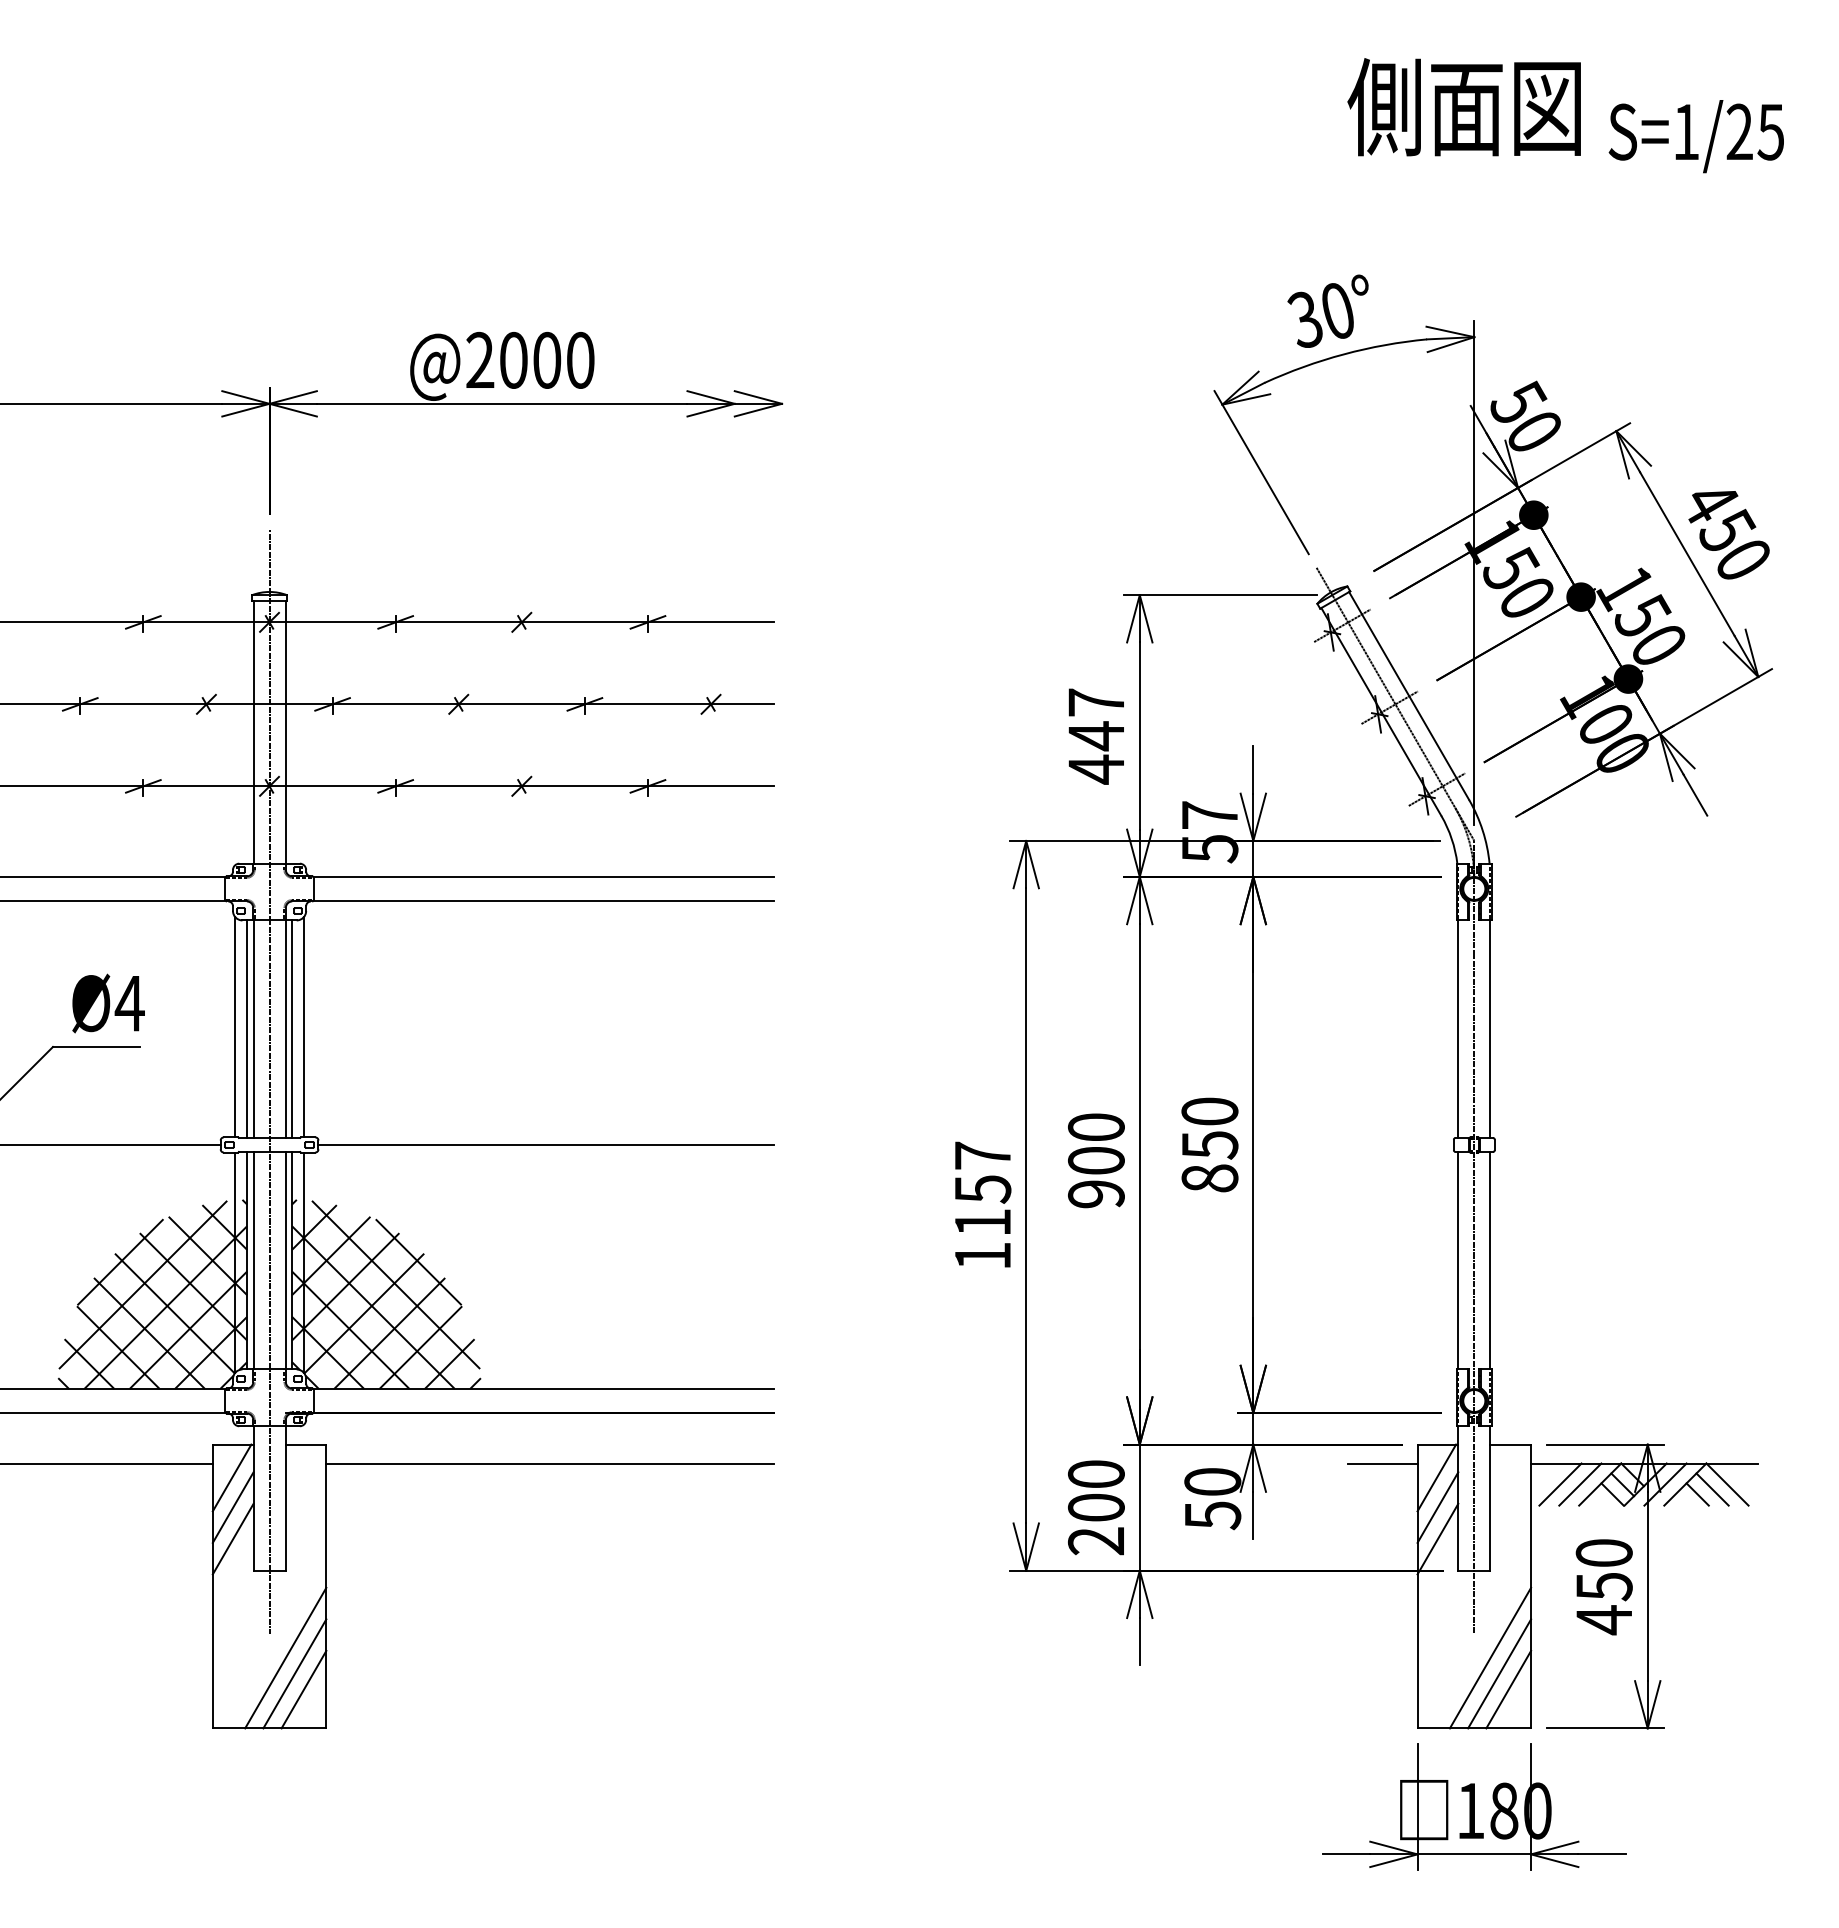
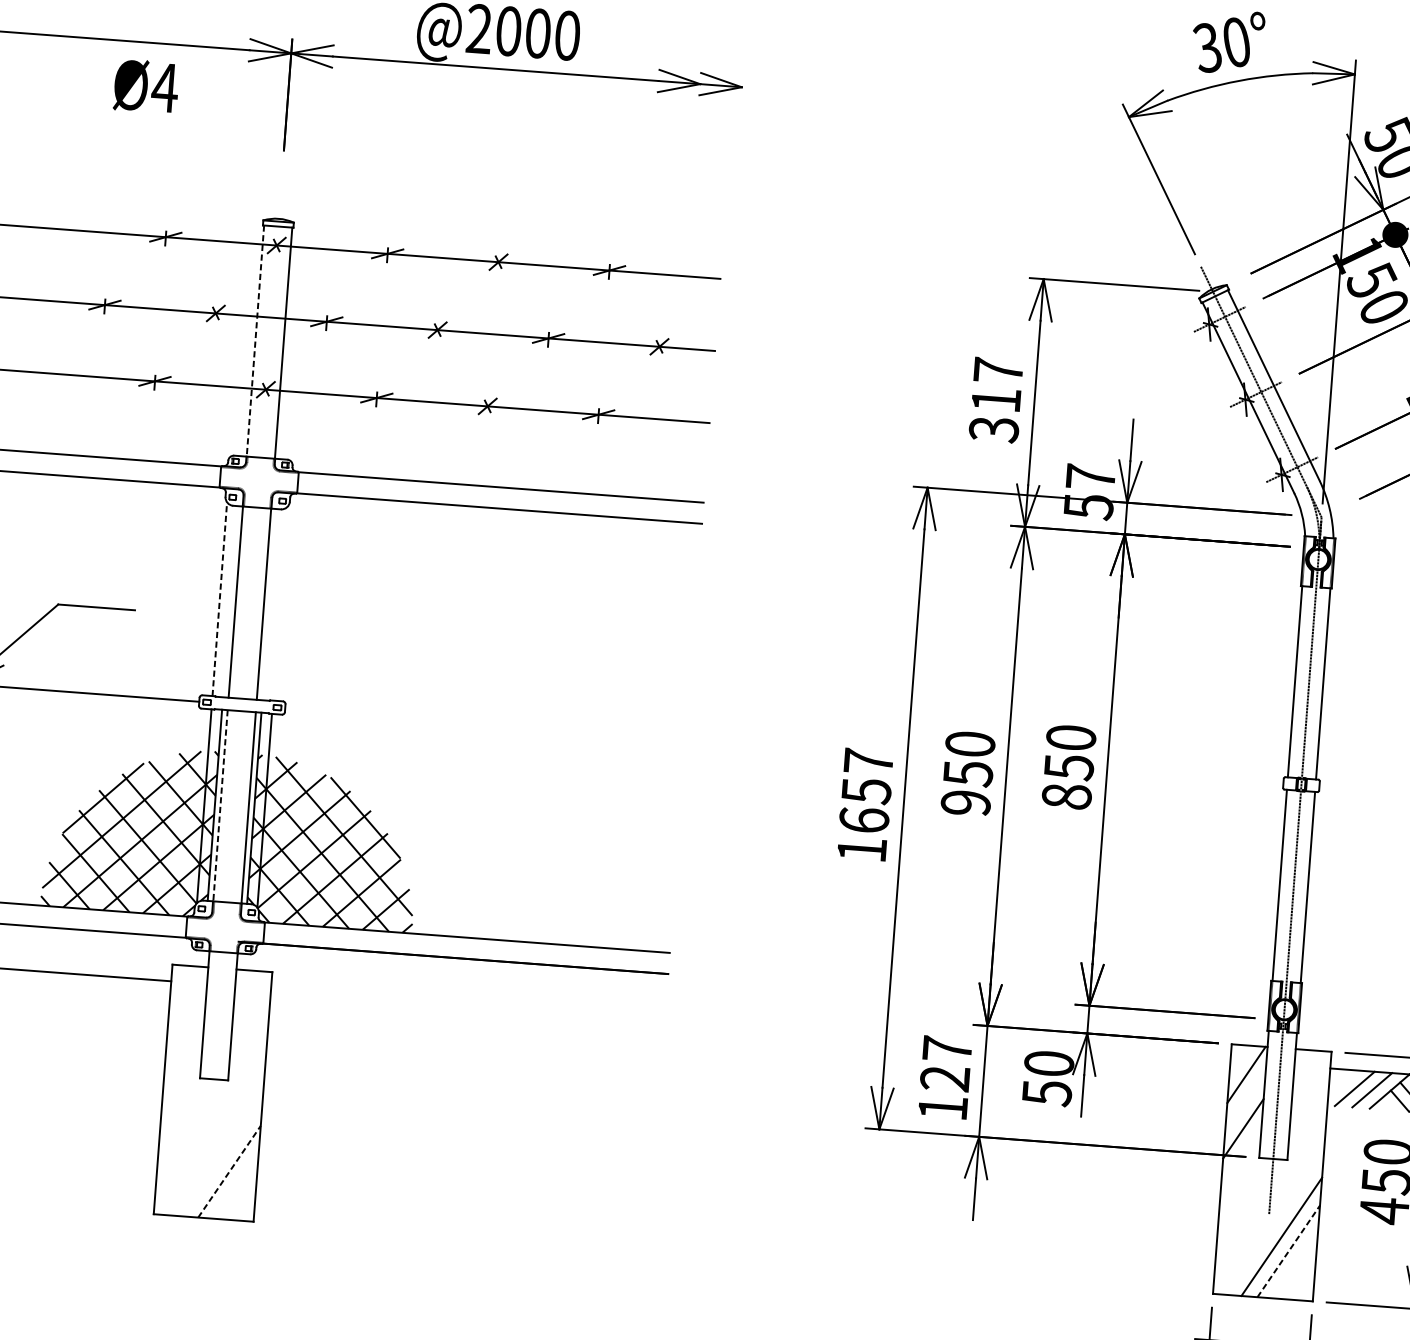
line: (253, 732) -> (255, 341), solid -> dashed
text: (1095, 752) -> (994, 414), 447 -> 317
text: (108, 1003) -> (146, 86), moved
line: (235, 1026) -> (220, 598), solid -> dashed
line: (303, 1027) -> (279, 603), removed
line: (247, 1028) -> (230, 601), removed
line: (291, 1028) -> (269, 604), removed
line: (269, 1081) -> (246, 649), removed
line: (546, 1144) -> (485, 722), removed
text: (1096, 1161) -> (968, 774), 900 -> 950
text: (982, 1221) -> (864, 819), 1157 -> 1657
line: (253, 1260) -> (220, 805), solid -> dashed
line: (550, 1463) -> (468, 1003), removed
line: (1382, 1463) -> (1199, 1058), removed
line: (231, 1477) -> (186, 994), removed
line: (232, 1507) -> (185, 1021), removed
text: (1095, 1507) -> (944, 1078), 200 -> 127
line: (1437, 1507) -> (1245, 1100), removed
line: (232, 1538) -> (183, 1048), removed
line: (285, 1657) -> (222, 1156), removed
line: (294, 1673) -> (229, 1171), solid -> dashed
line: (1499, 1673) -> (1288, 1251), solid -> dashed
line: (303, 1689) -> (236, 1186), removed
line: (1508, 1689) -> (1295, 1265), removed

